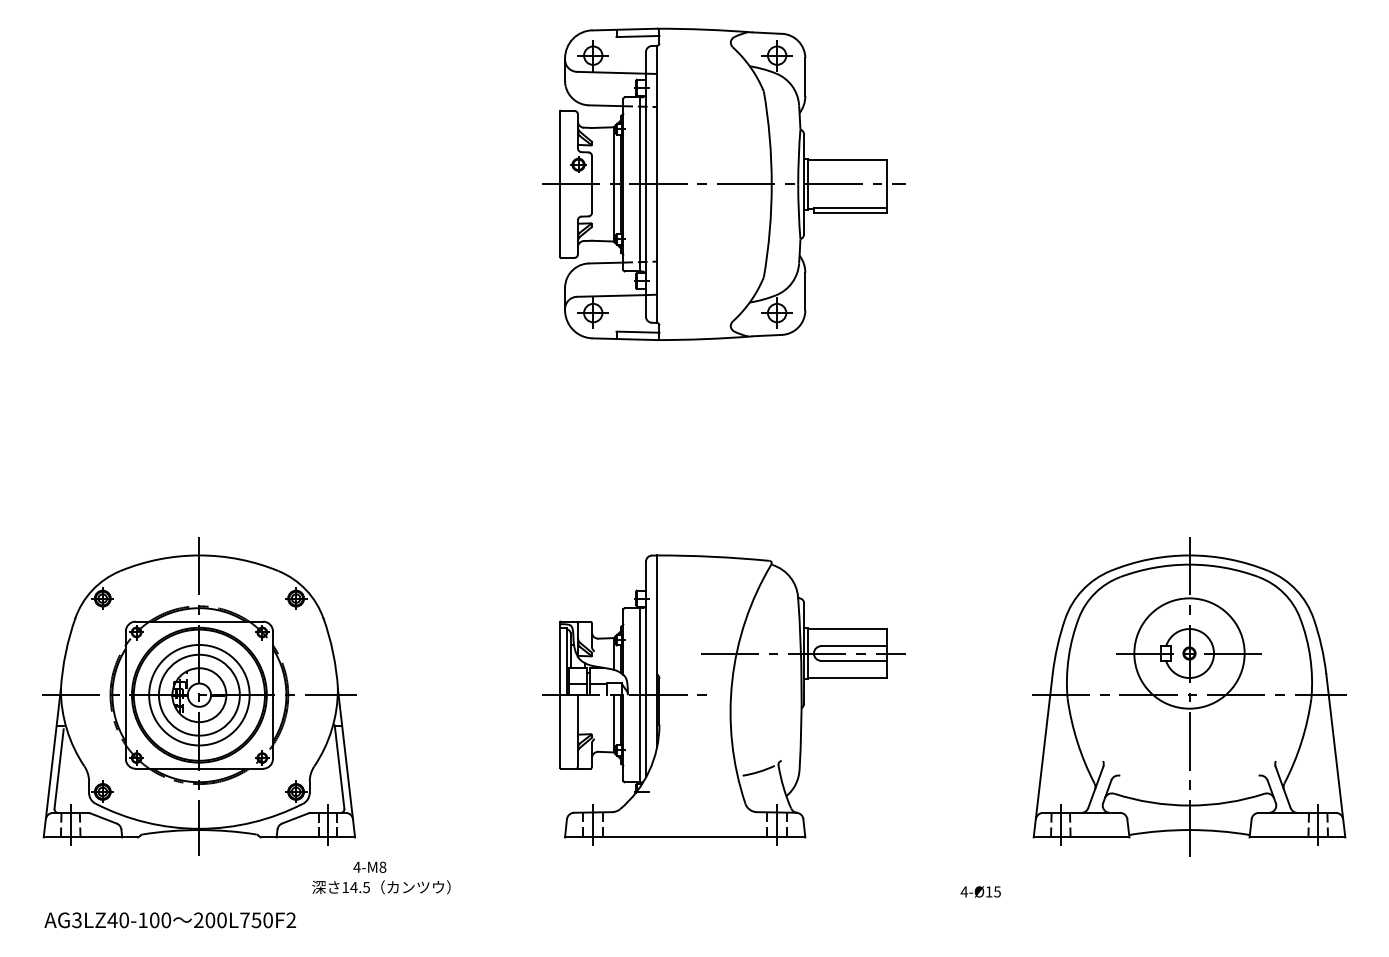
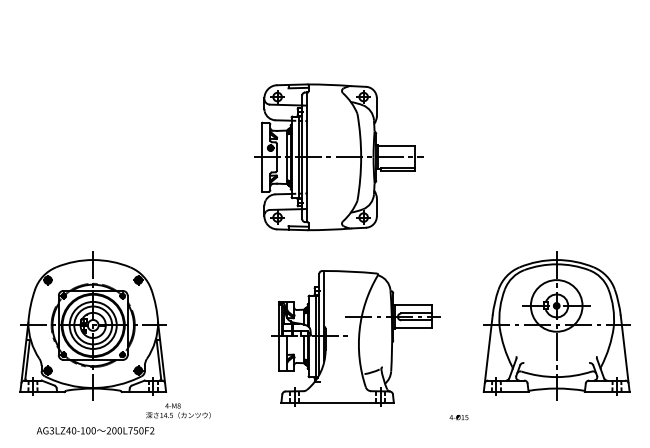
part: (723, 184) -> (338, 157), moved
part: (723, 699) -> (355, 338), moved
text: (170, 919) -> (95, 430), moved

